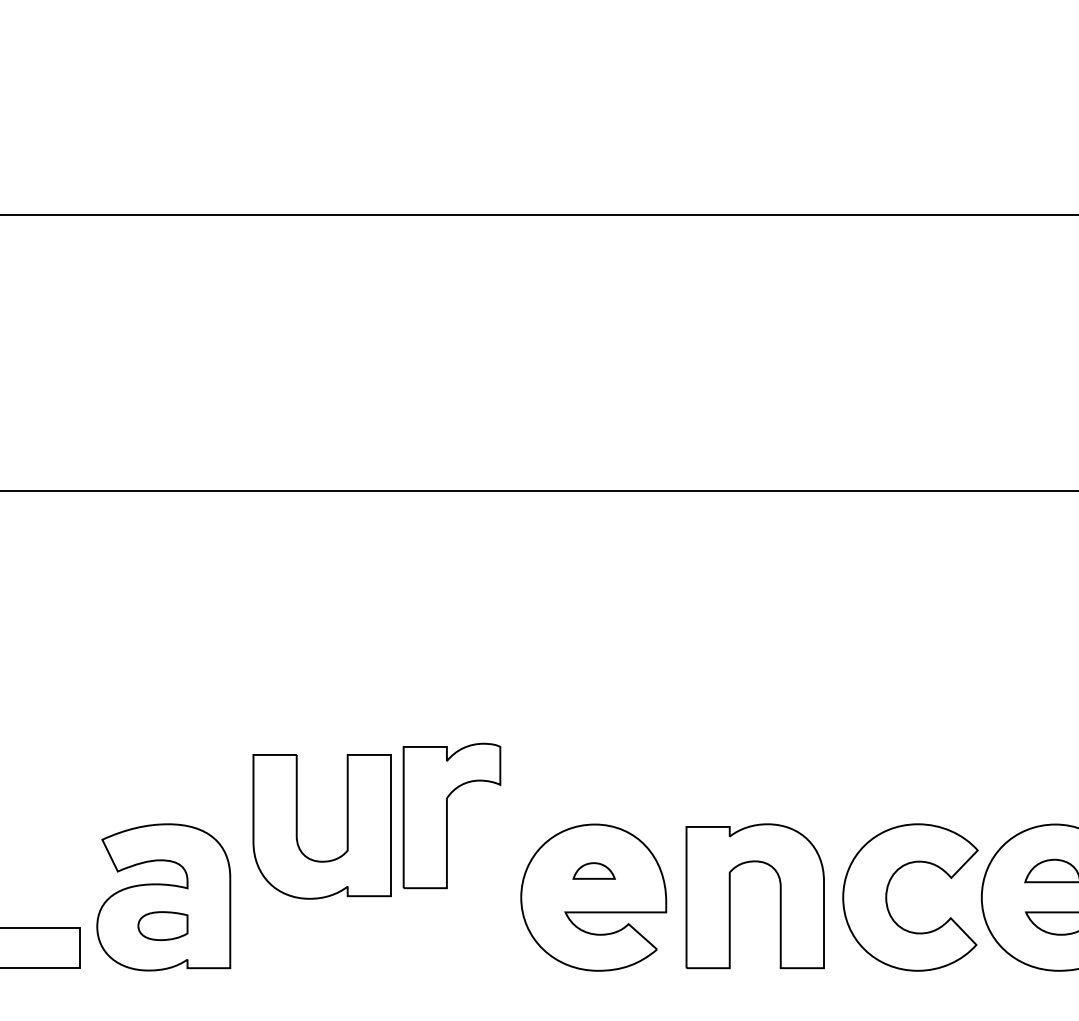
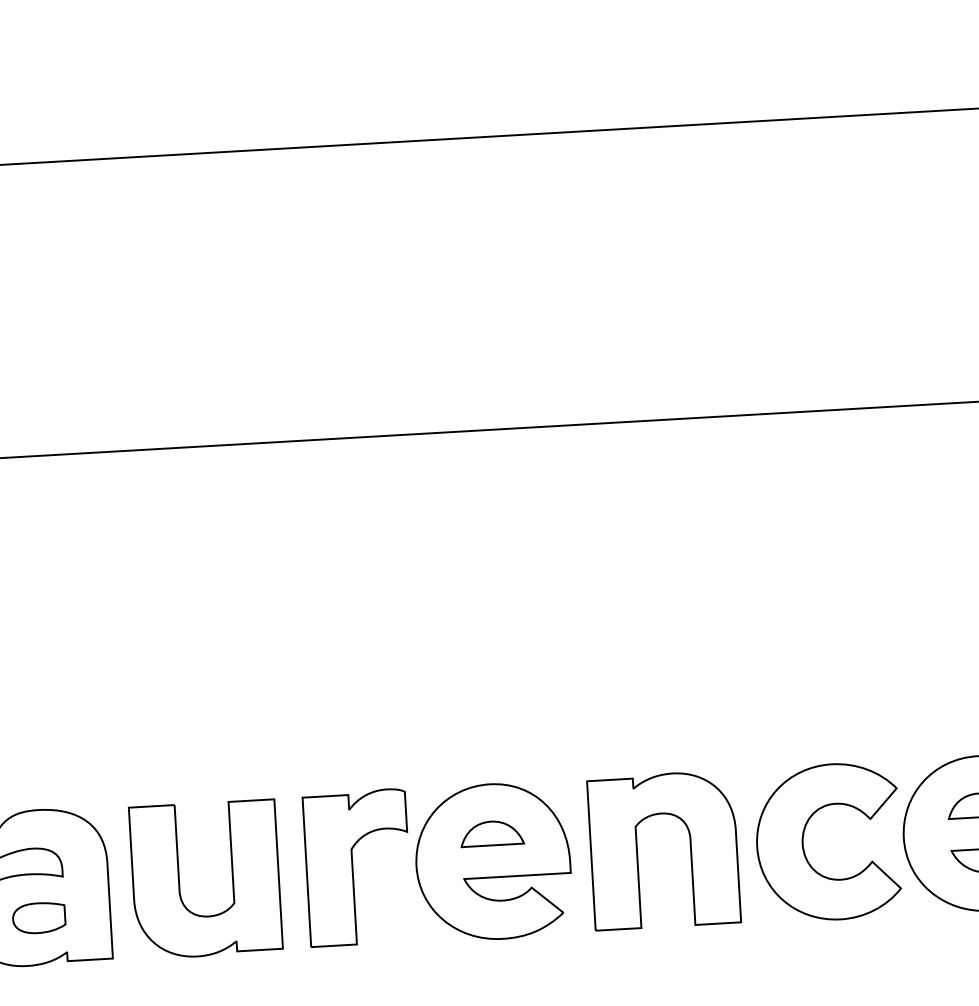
part: (451, 815) -> (357, 867), moved
part: (297, 826) -> (179, 880), moved
part: (593, 870) -> (491, 833), size x1.43

